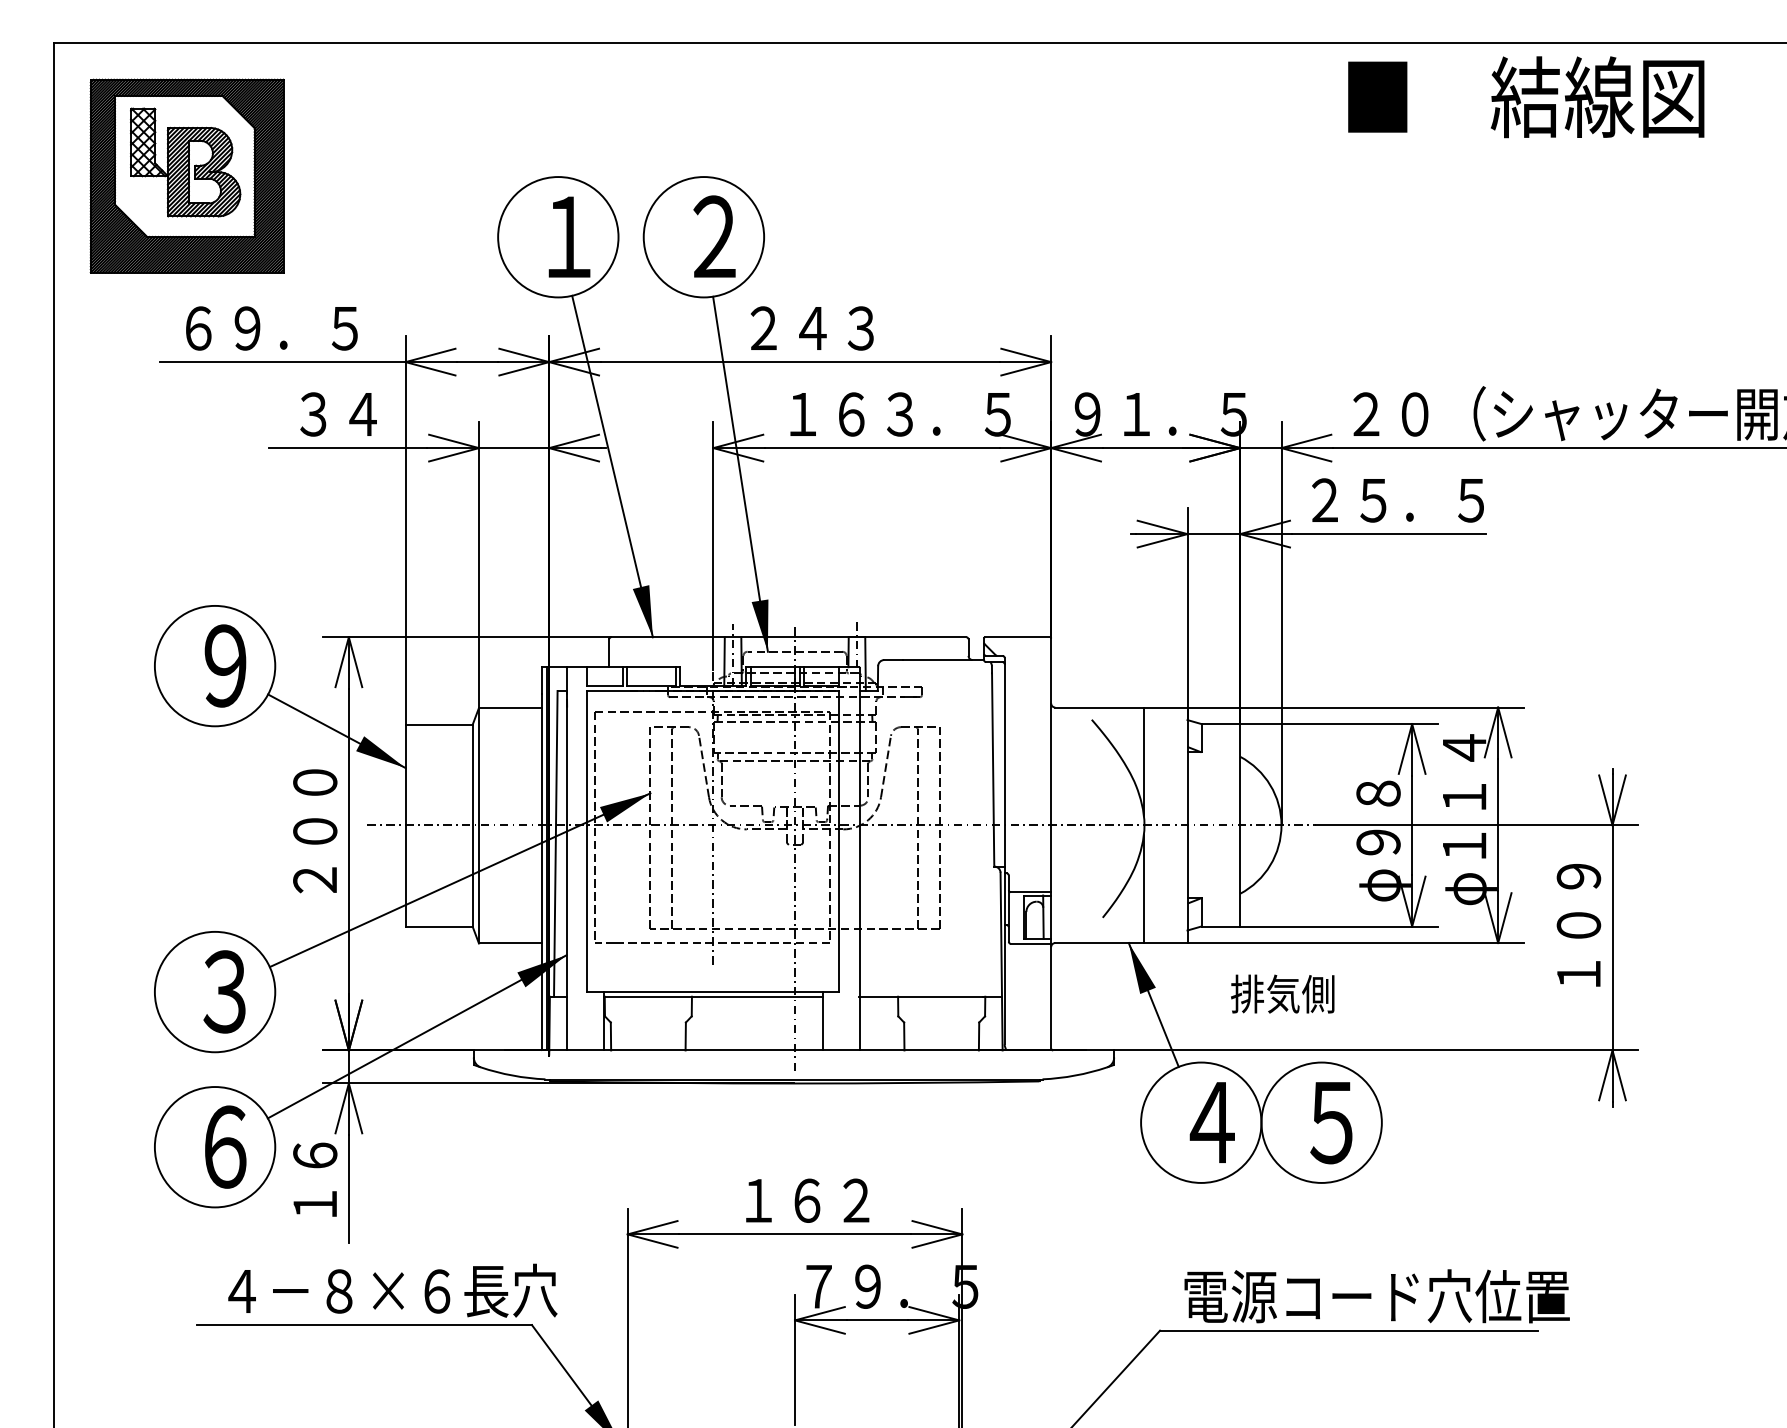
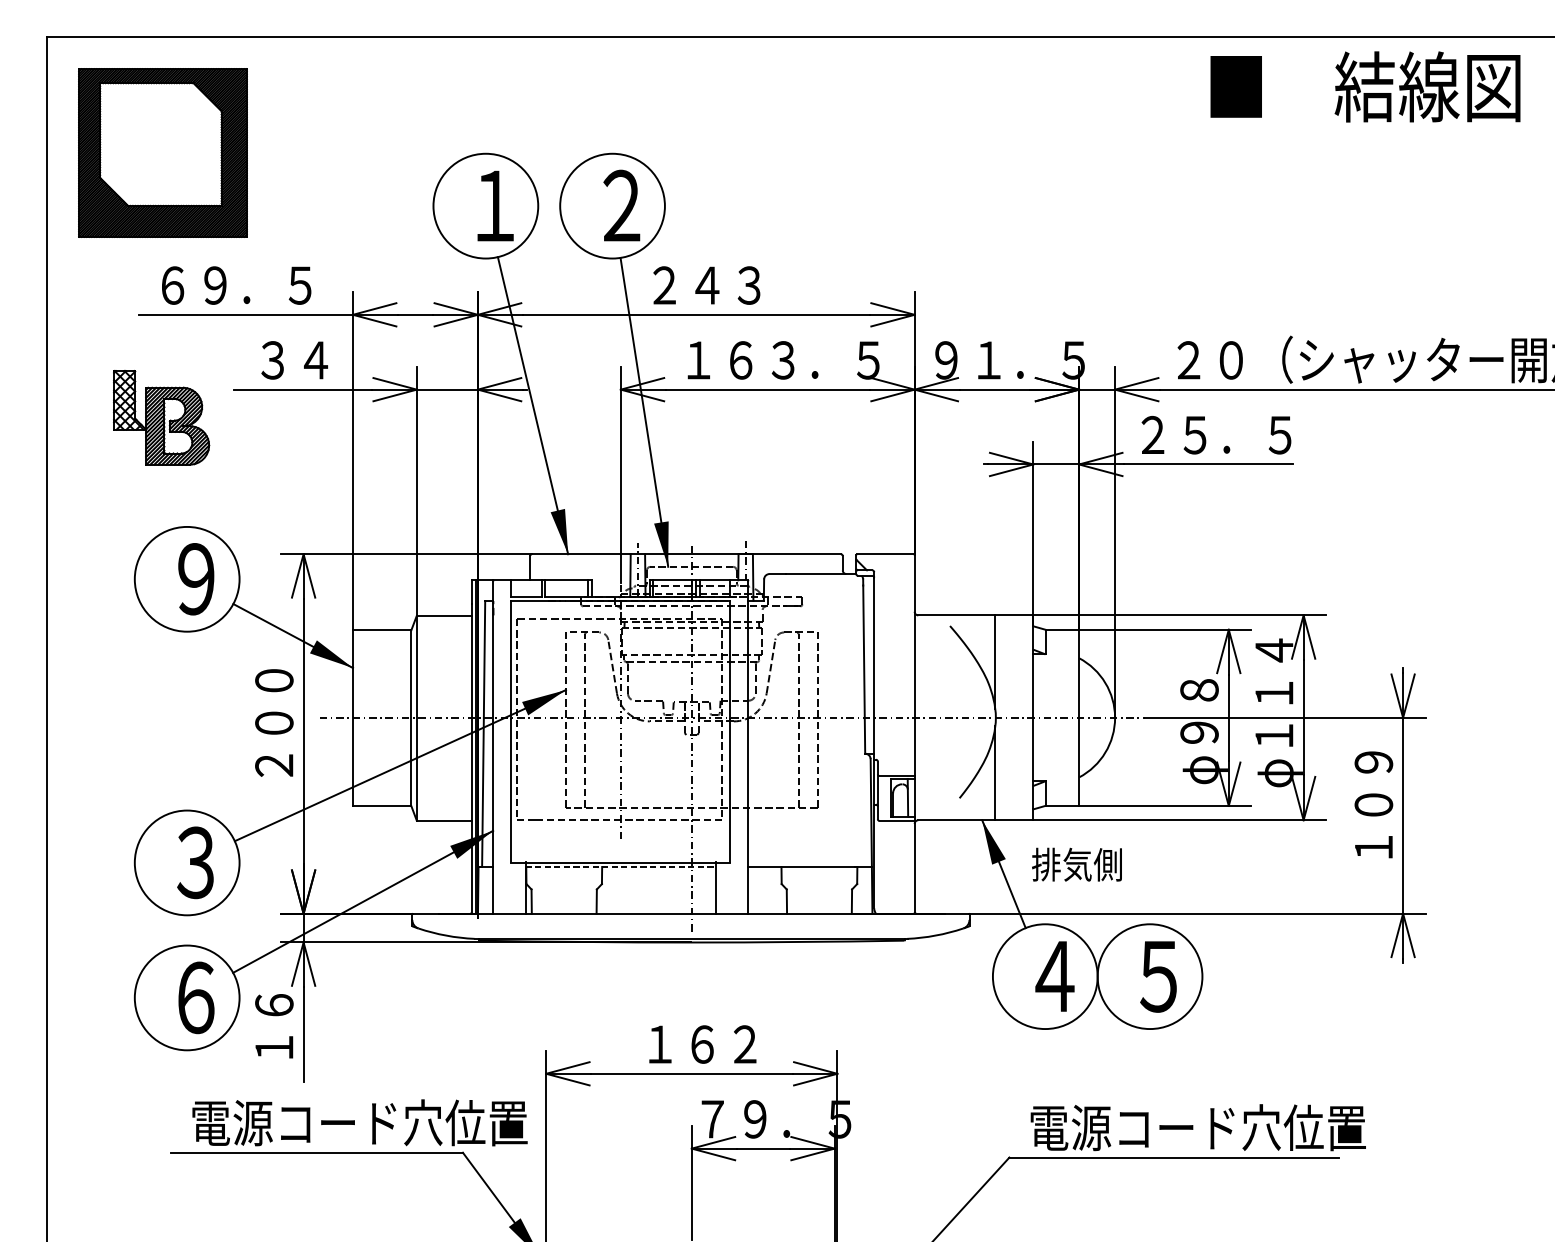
text: (1526, 97) -> (1365, 87), moved
part: (185, 162) -> (161, 417), moved
text: (1282, 993) -> (1076, 864), moved
line: (713, 996) -> (620, 866), solid -> dashed
text: (413, 1290) -> (359, 1122), ４－８×６長穴 -> 電源コード穴位置

